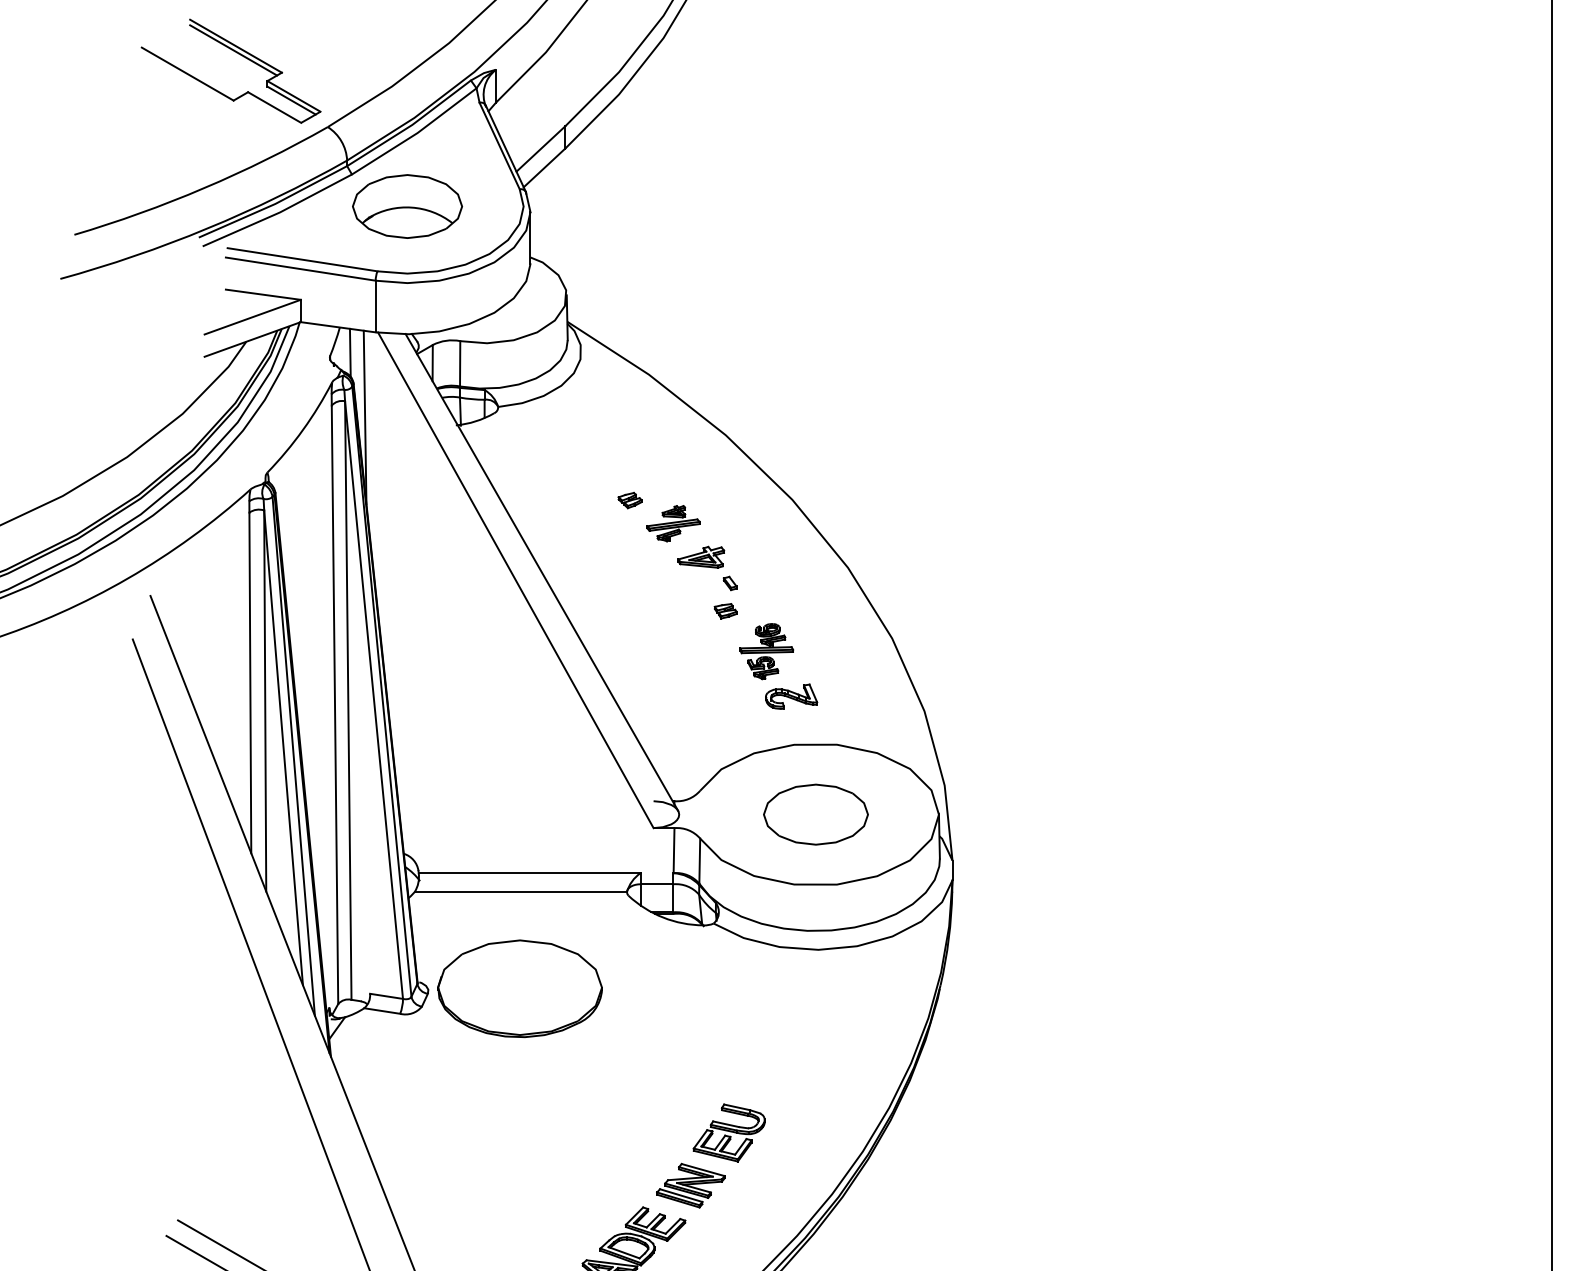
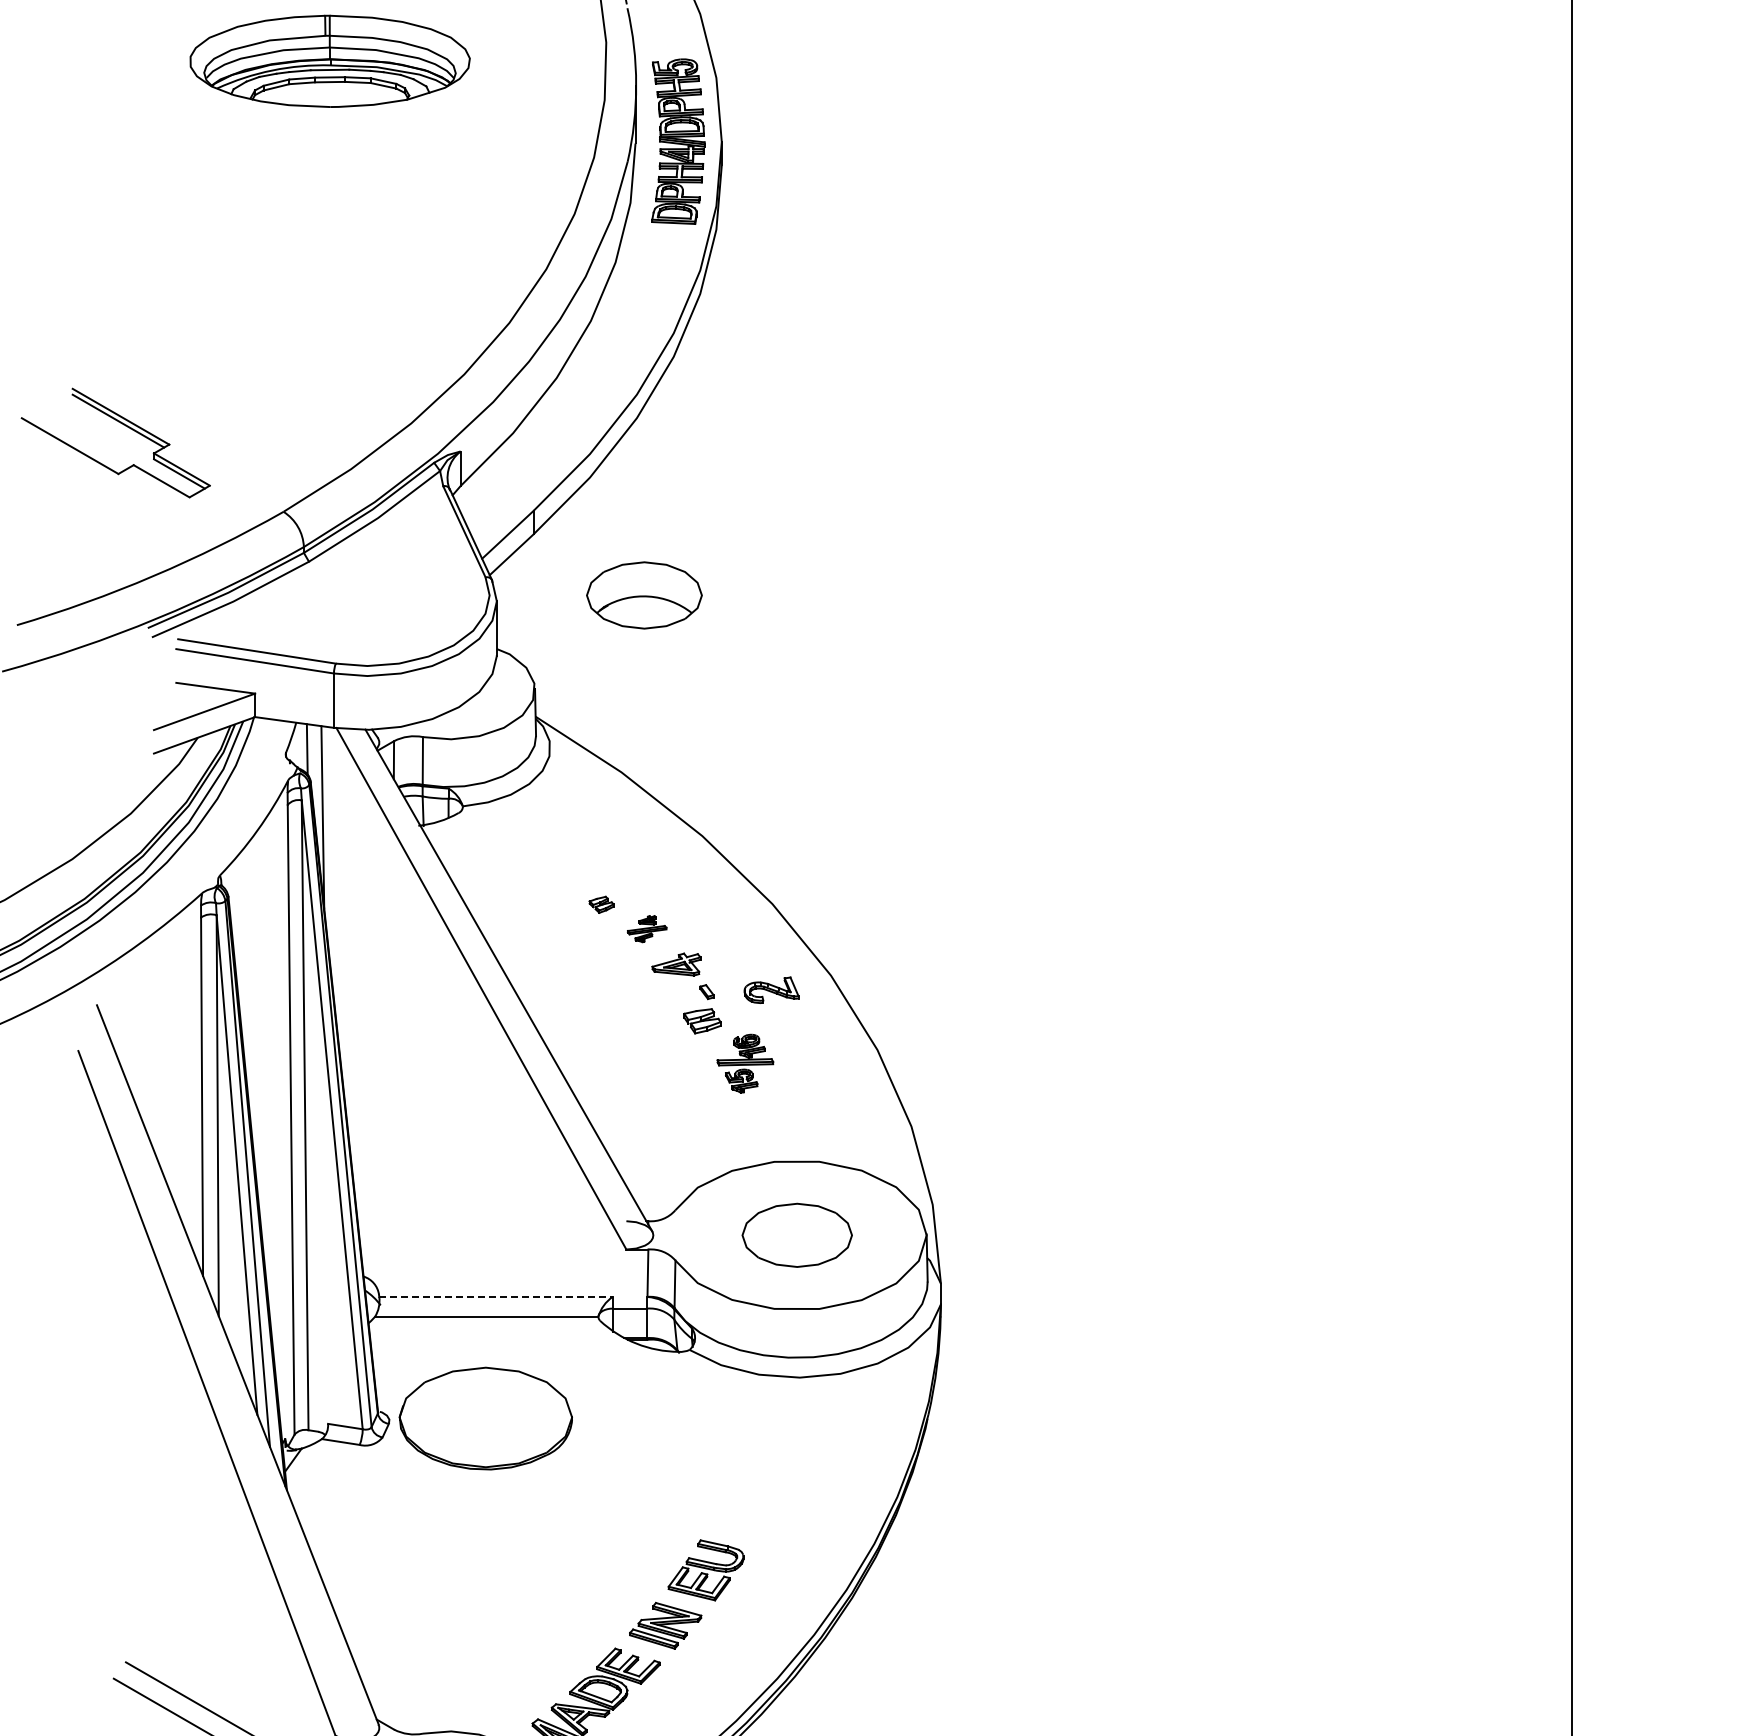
part: (238, 54) -> (123, 425), moved
part: (407, 206) -> (644, 595), moved
part: (672, 523) -> (646, 928), size x0.7
part: (724, 611) -> (701, 1021), size x1.6
part: (791, 695) -> (771, 989), moved
line: (530, 872) -> (496, 1296), solid -> dashed

